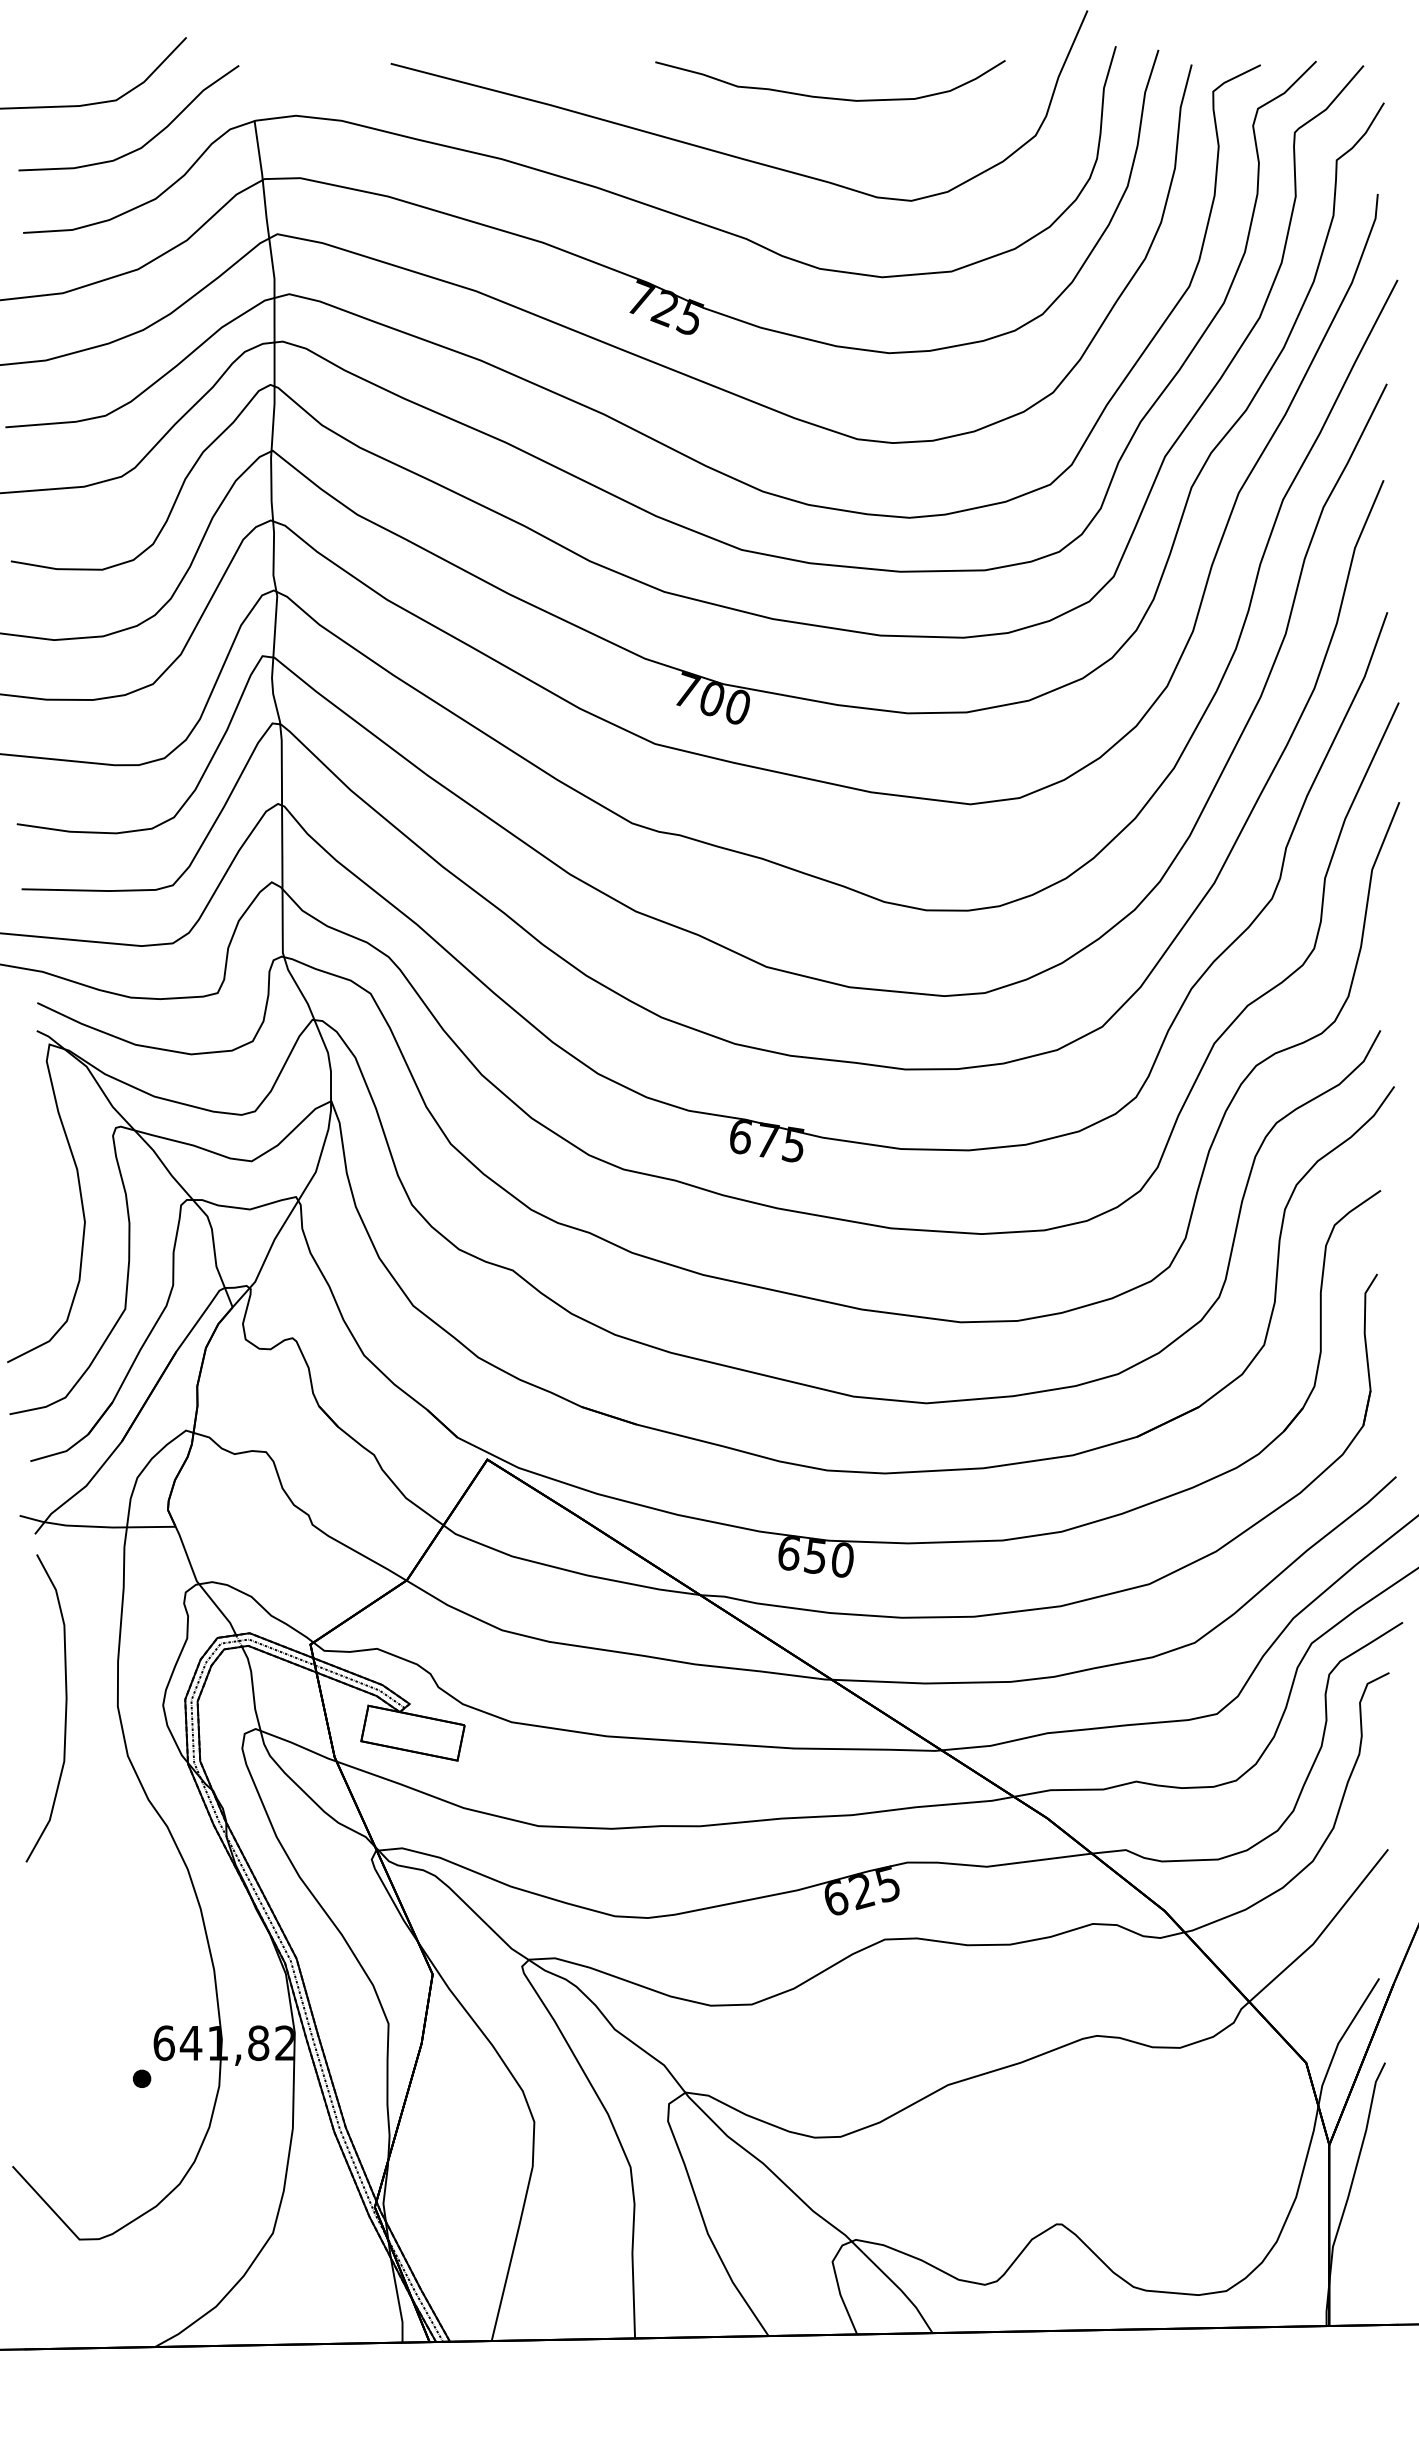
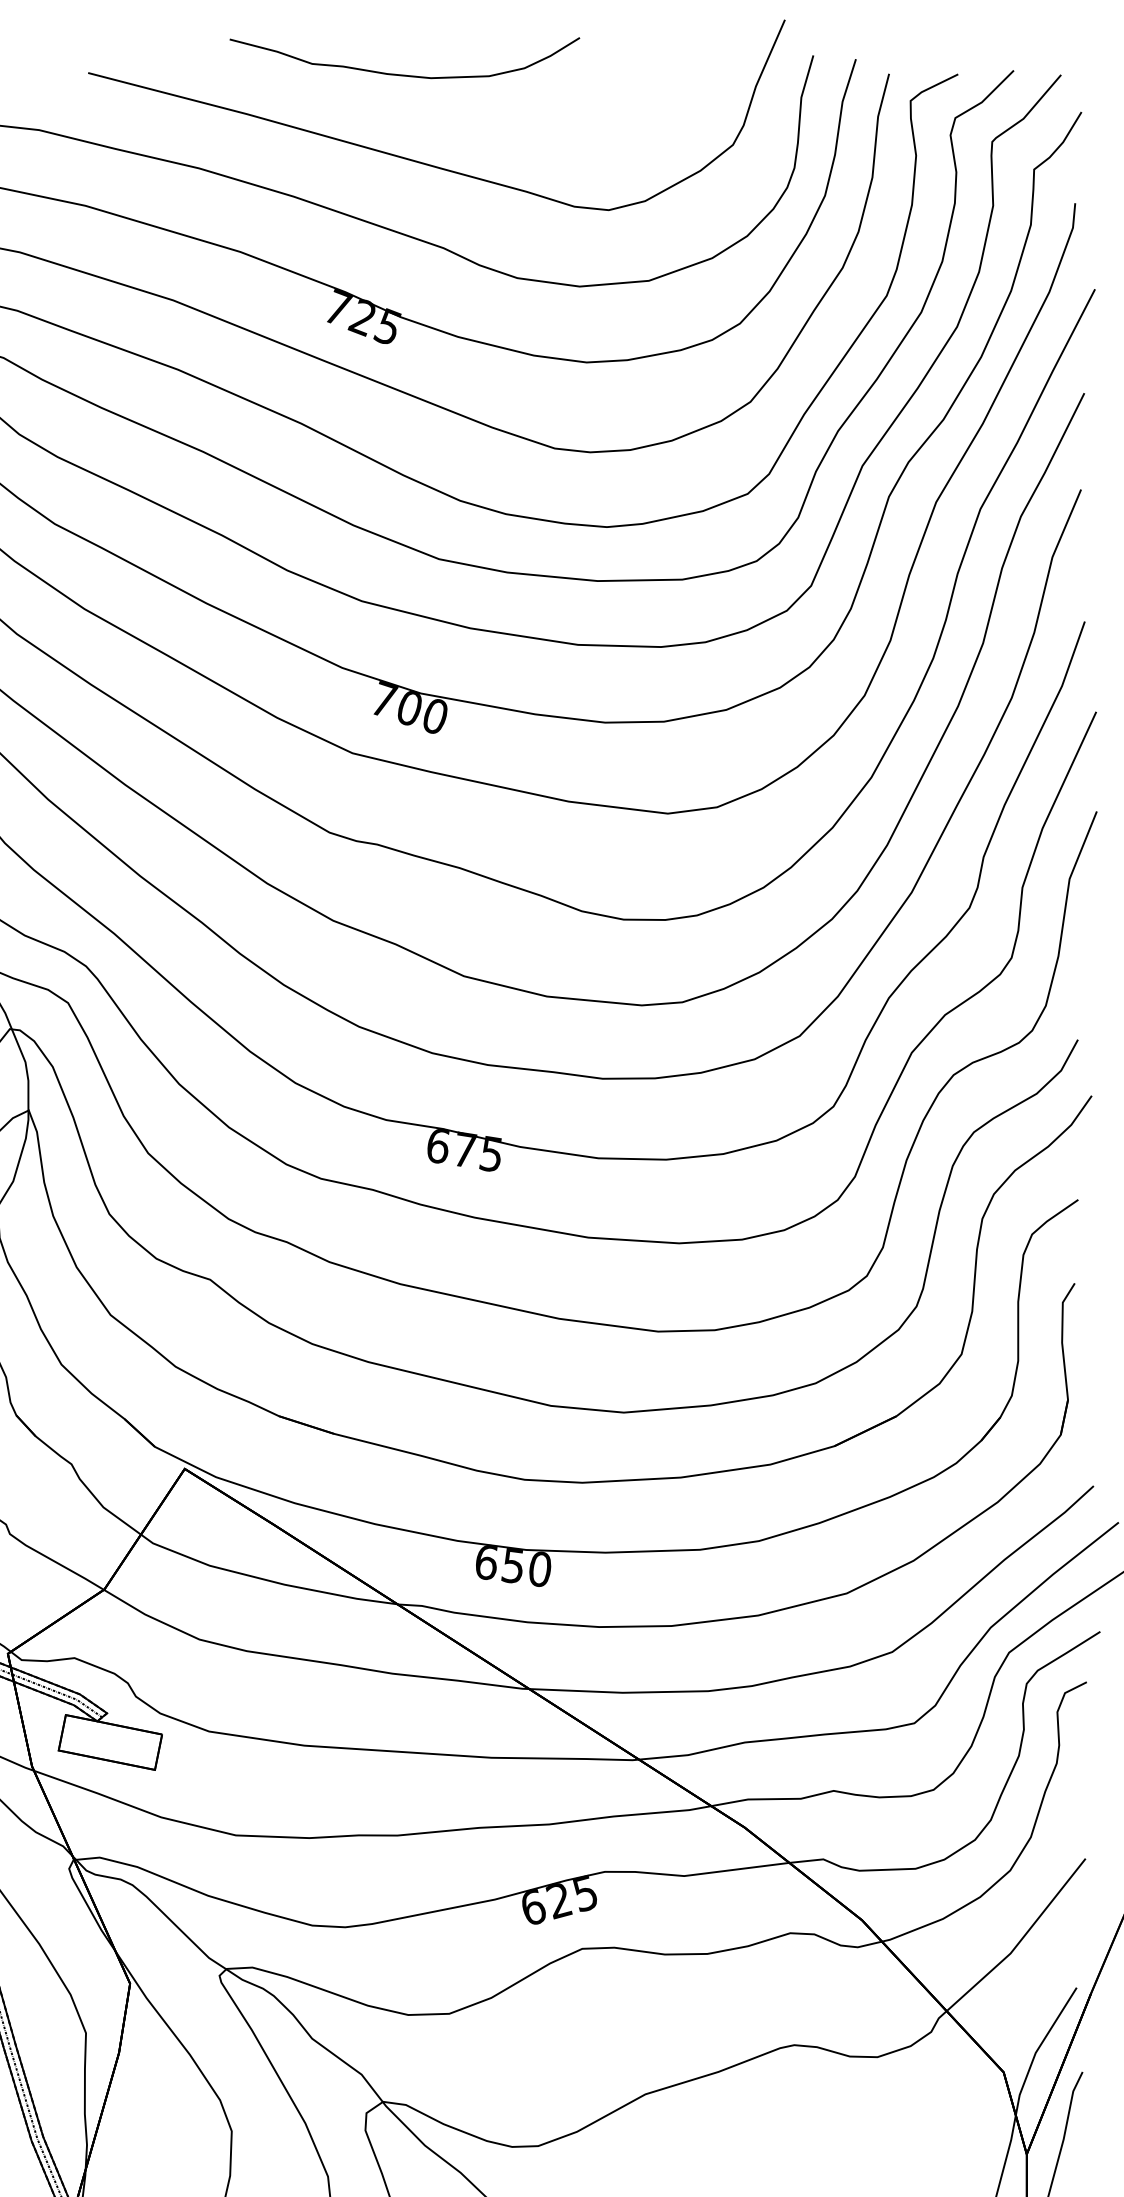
curve: (830, 97) -> (404, 74), moved

